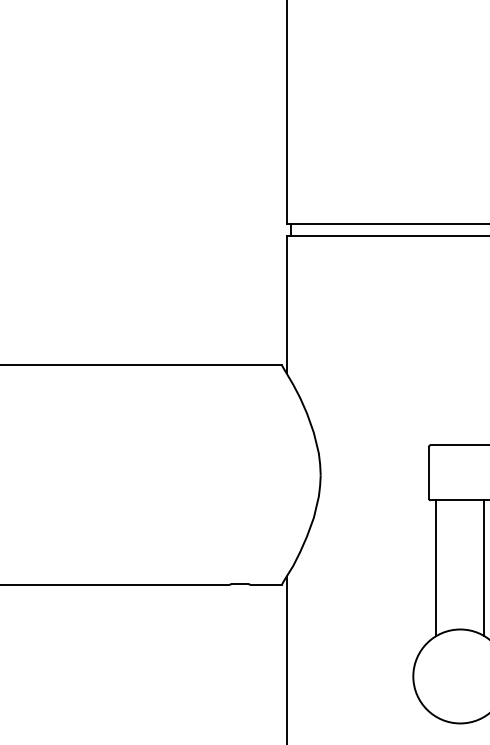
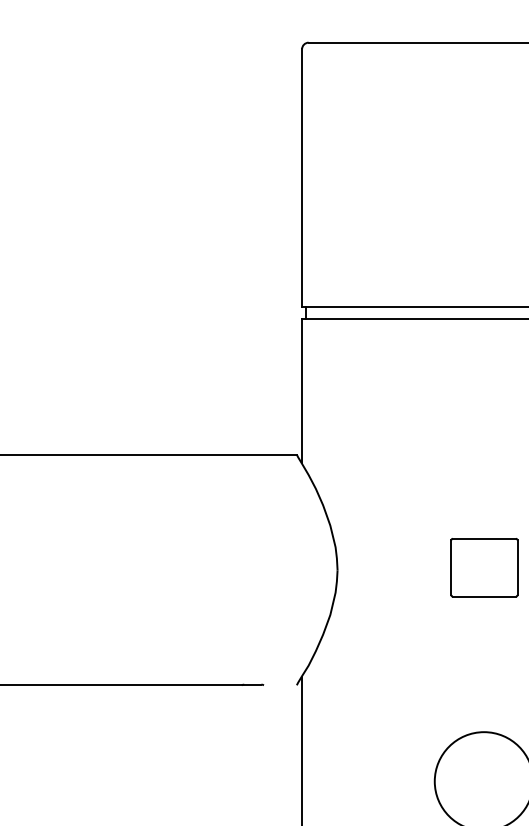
line: (435, 567) -> (458, 667), removed
line: (483, 567) -> (508, 667), removed
line: (265, 585) -> (279, 685), removed

